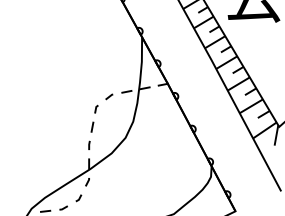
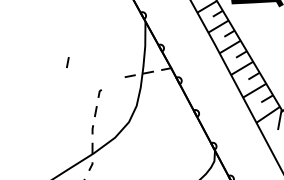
line: (64, 77) -> (67, 61), added
line: (109, 96) -> (112, 80), removed

